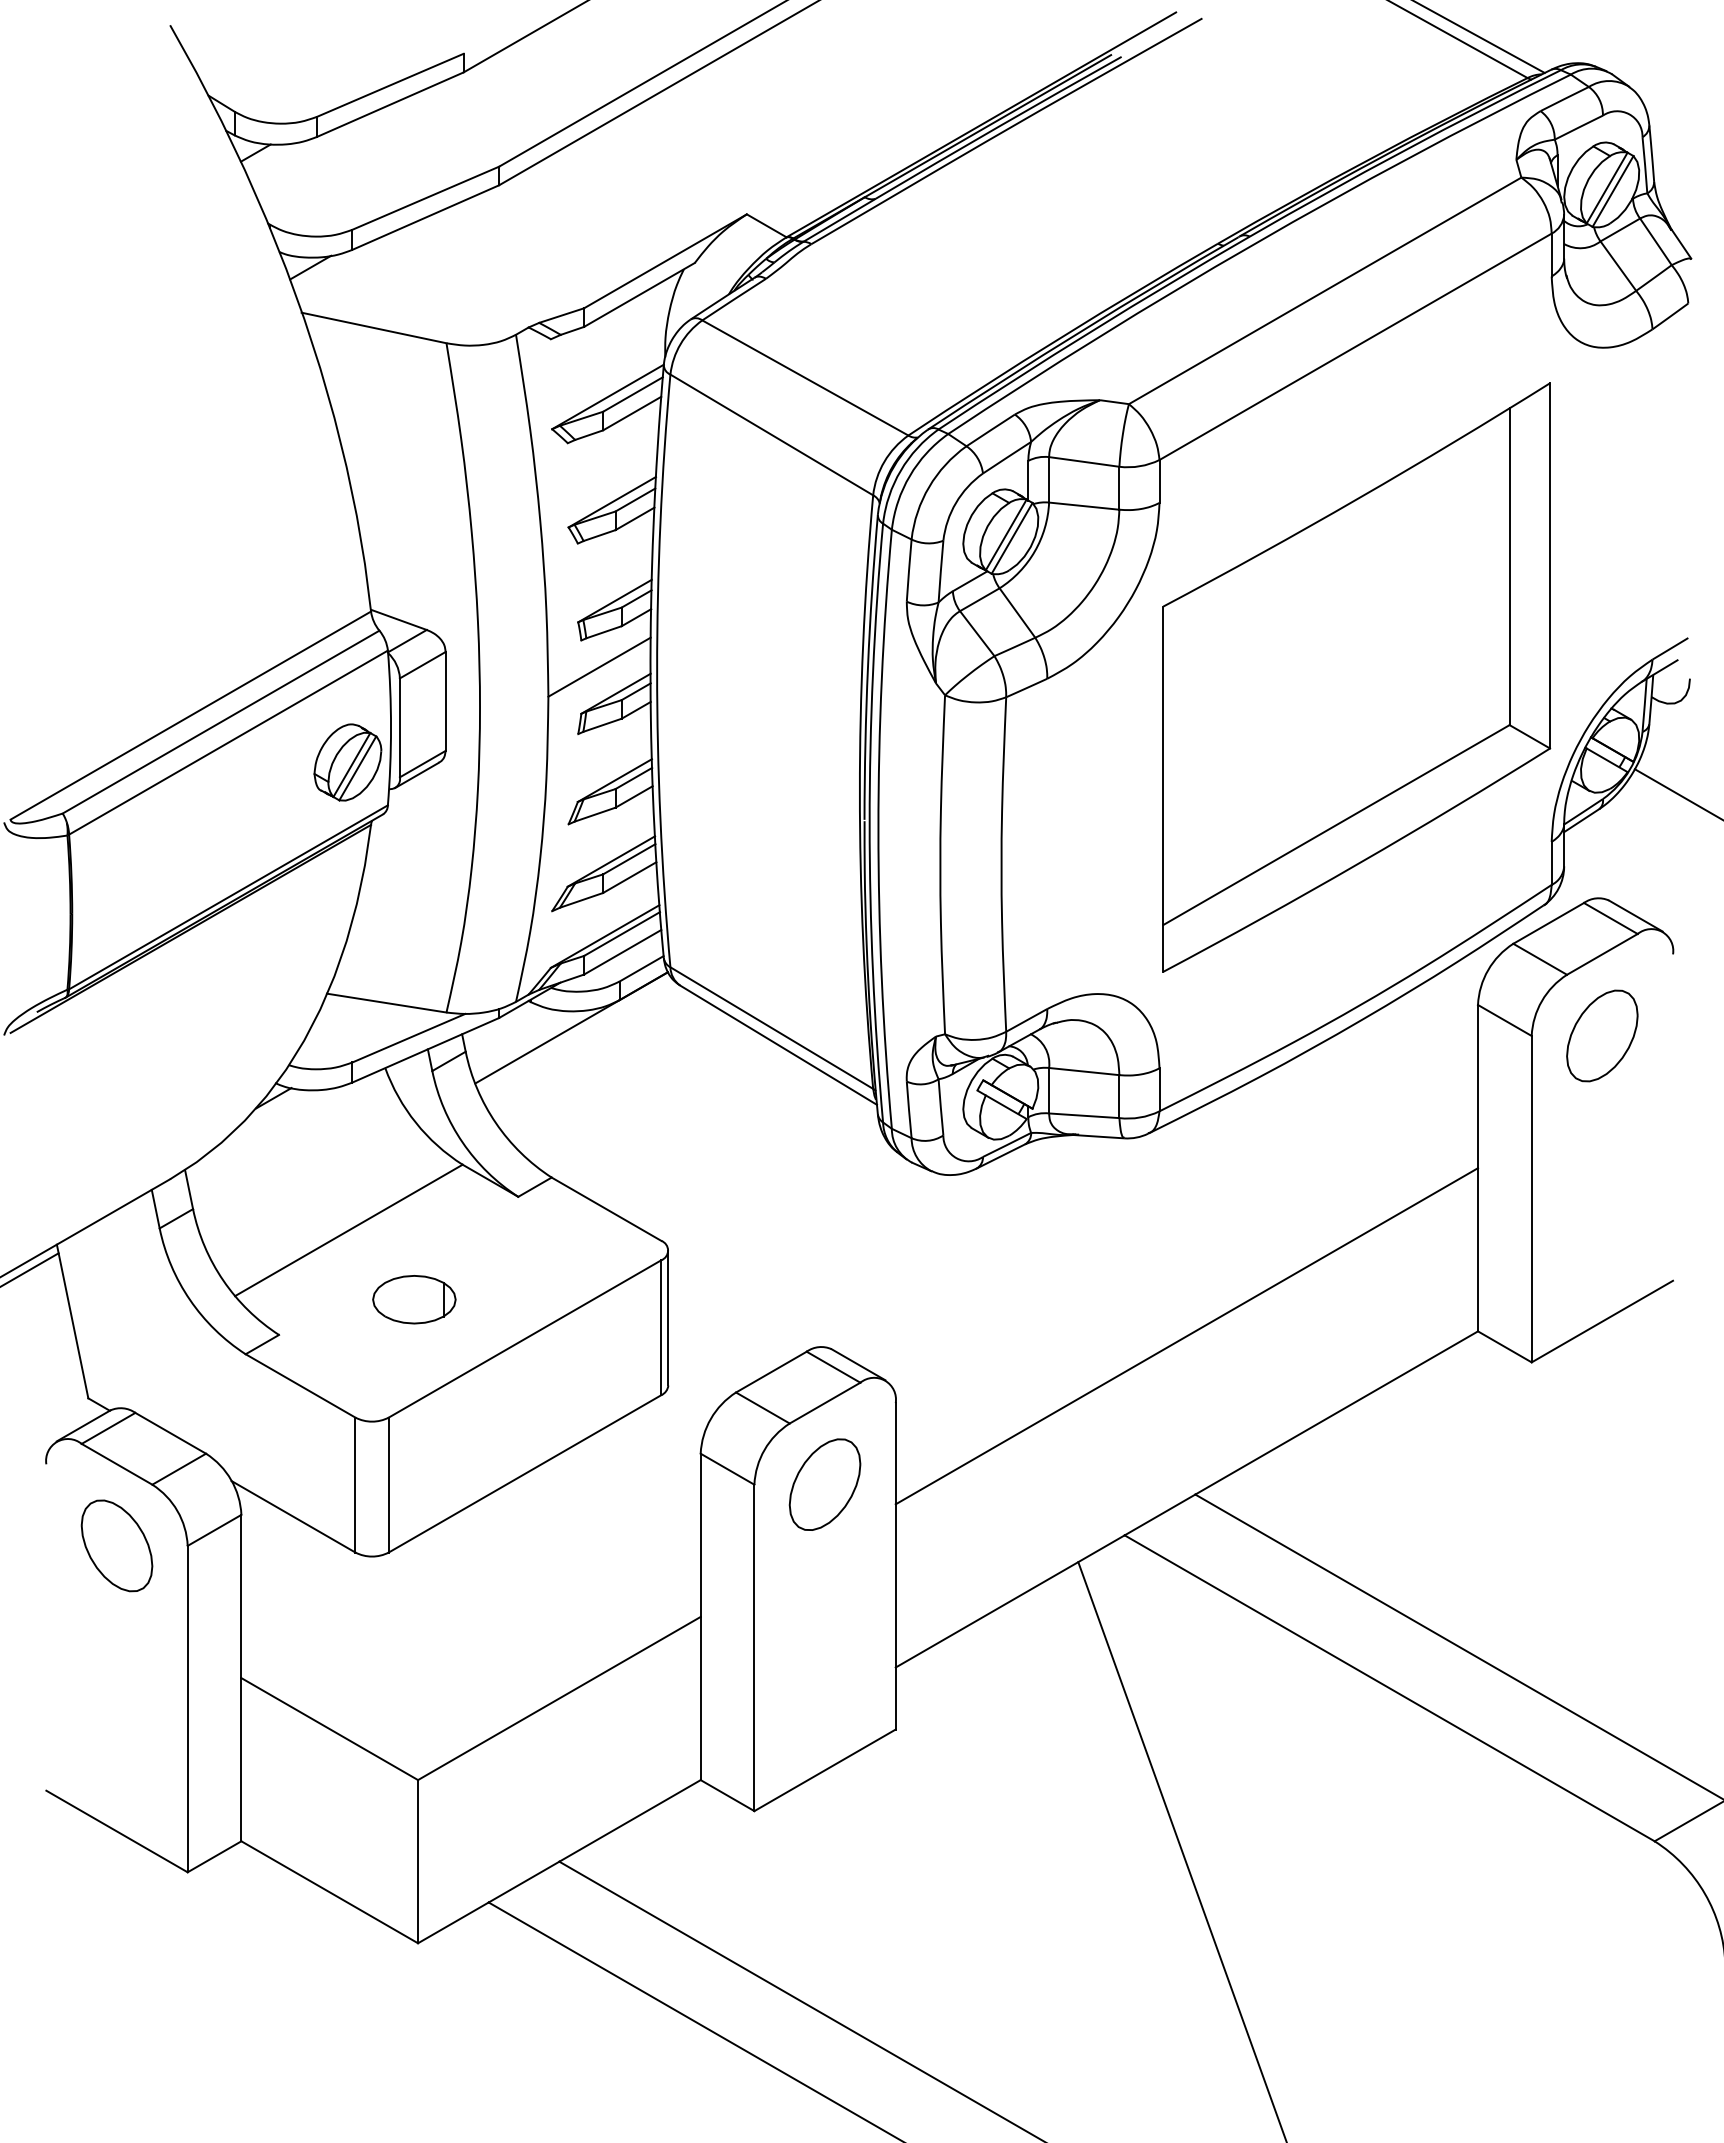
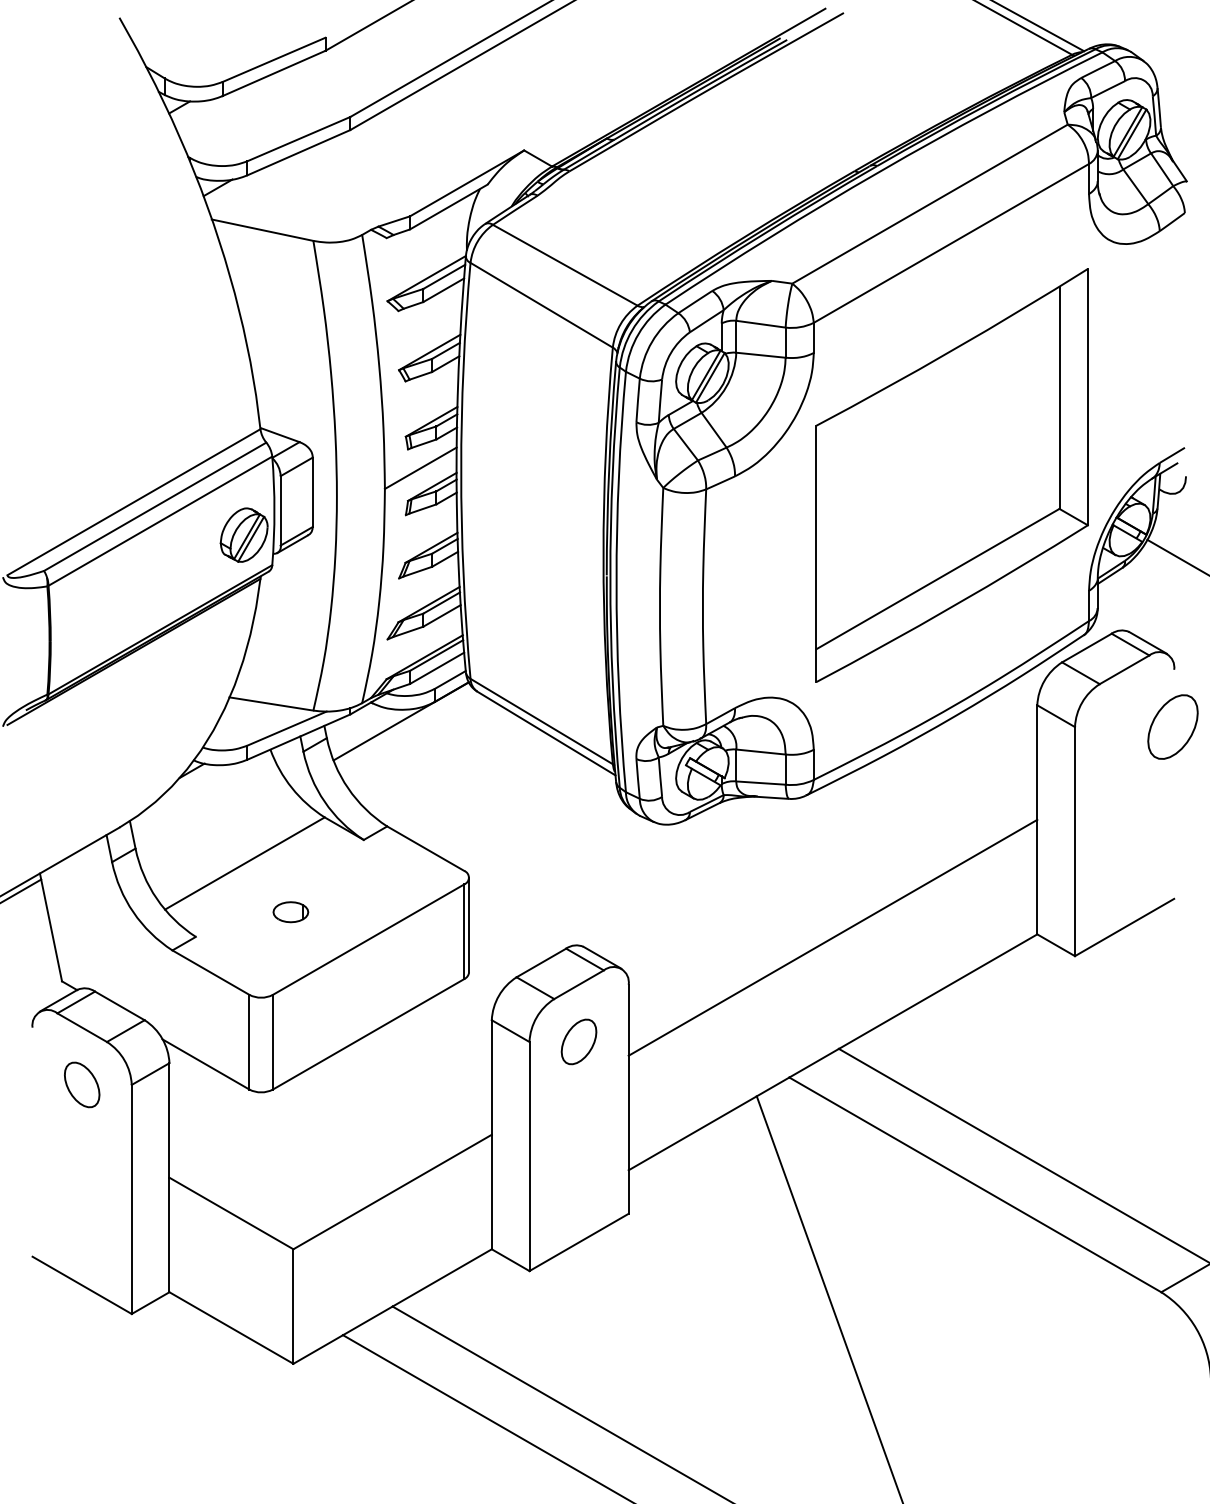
part: (1602, 1035) -> (1173, 726), moved
part: (414, 1299) -> (290, 912), size x0.6
part: (824, 1484) -> (578, 1041), size x0.7
part: (116, 1545) -> (81, 1084), size x0.7

